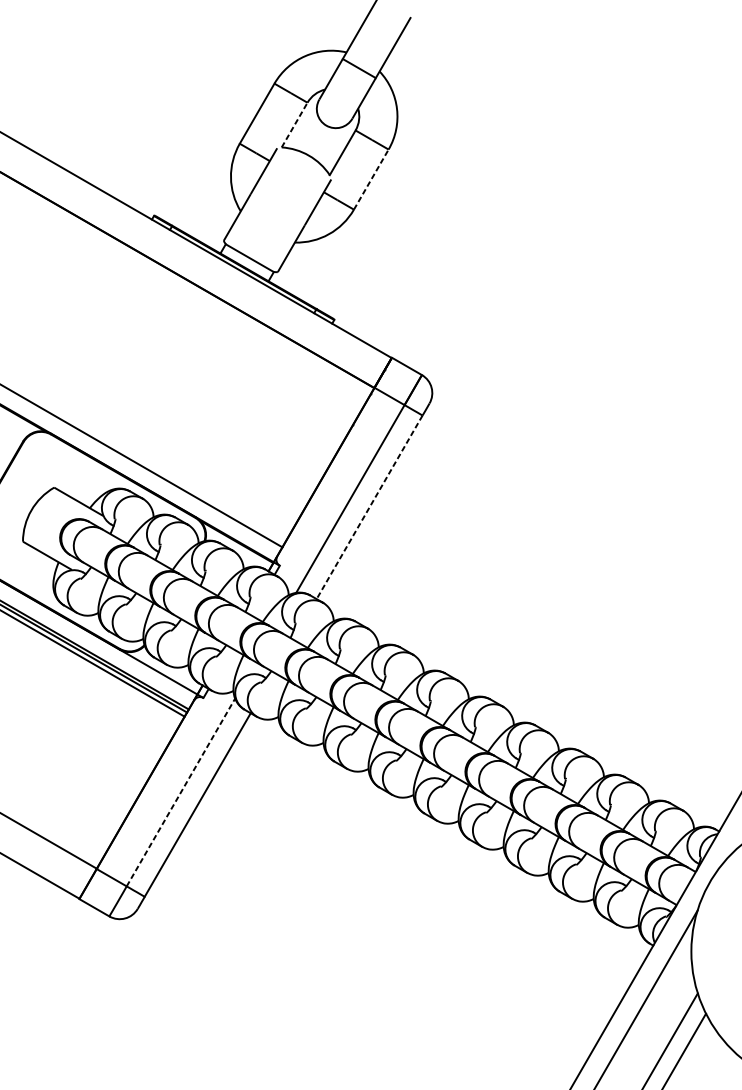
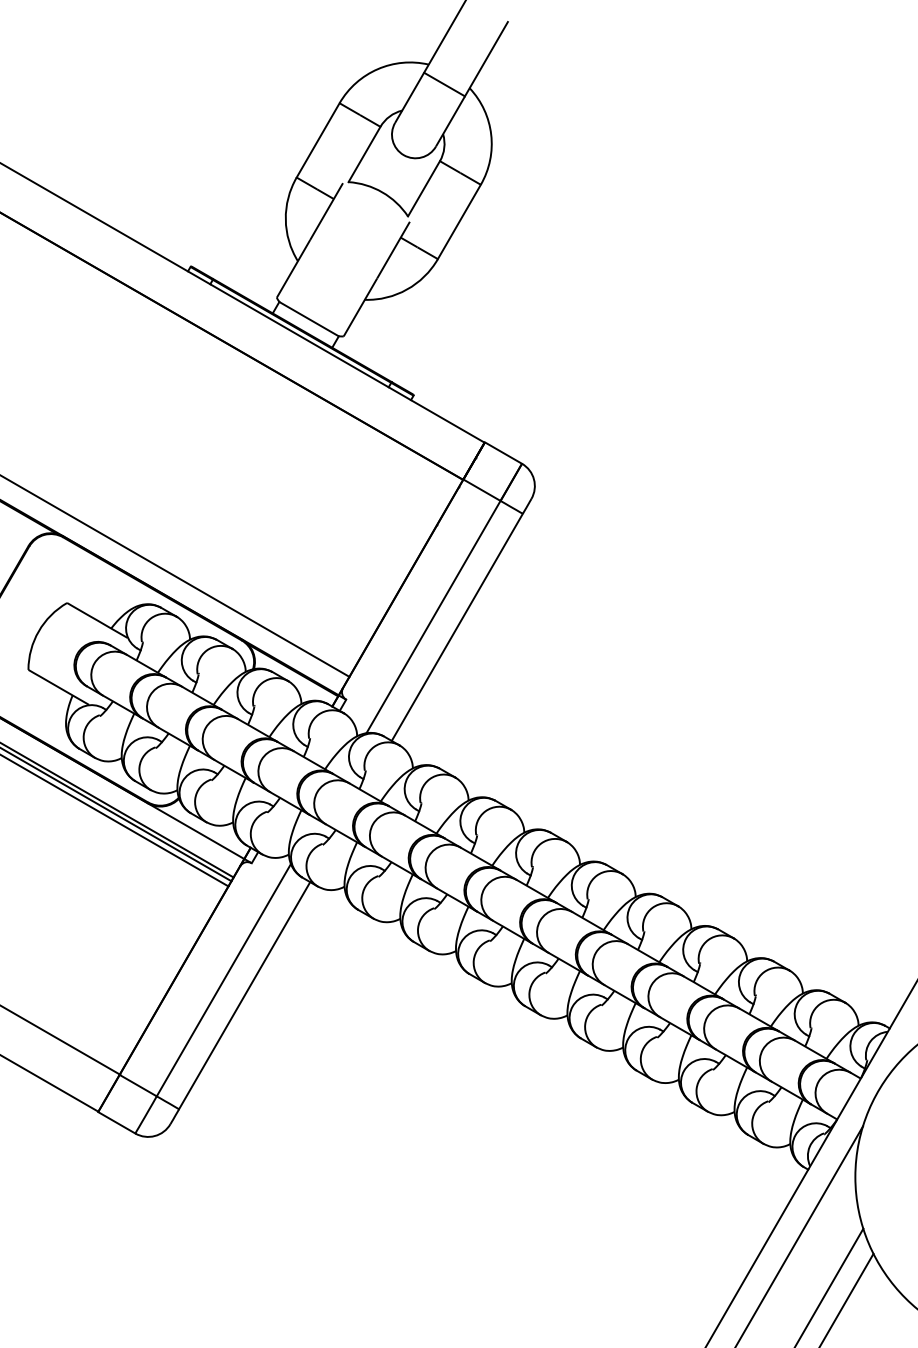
line: (294, 125) -> (364, 154), dashed -> solid
line: (371, 179) -> (459, 221), dashed -> solid
line: (369, 507) -> (457, 627), dashed -> solid
line: (181, 791) -> (224, 979), dashed -> solid

